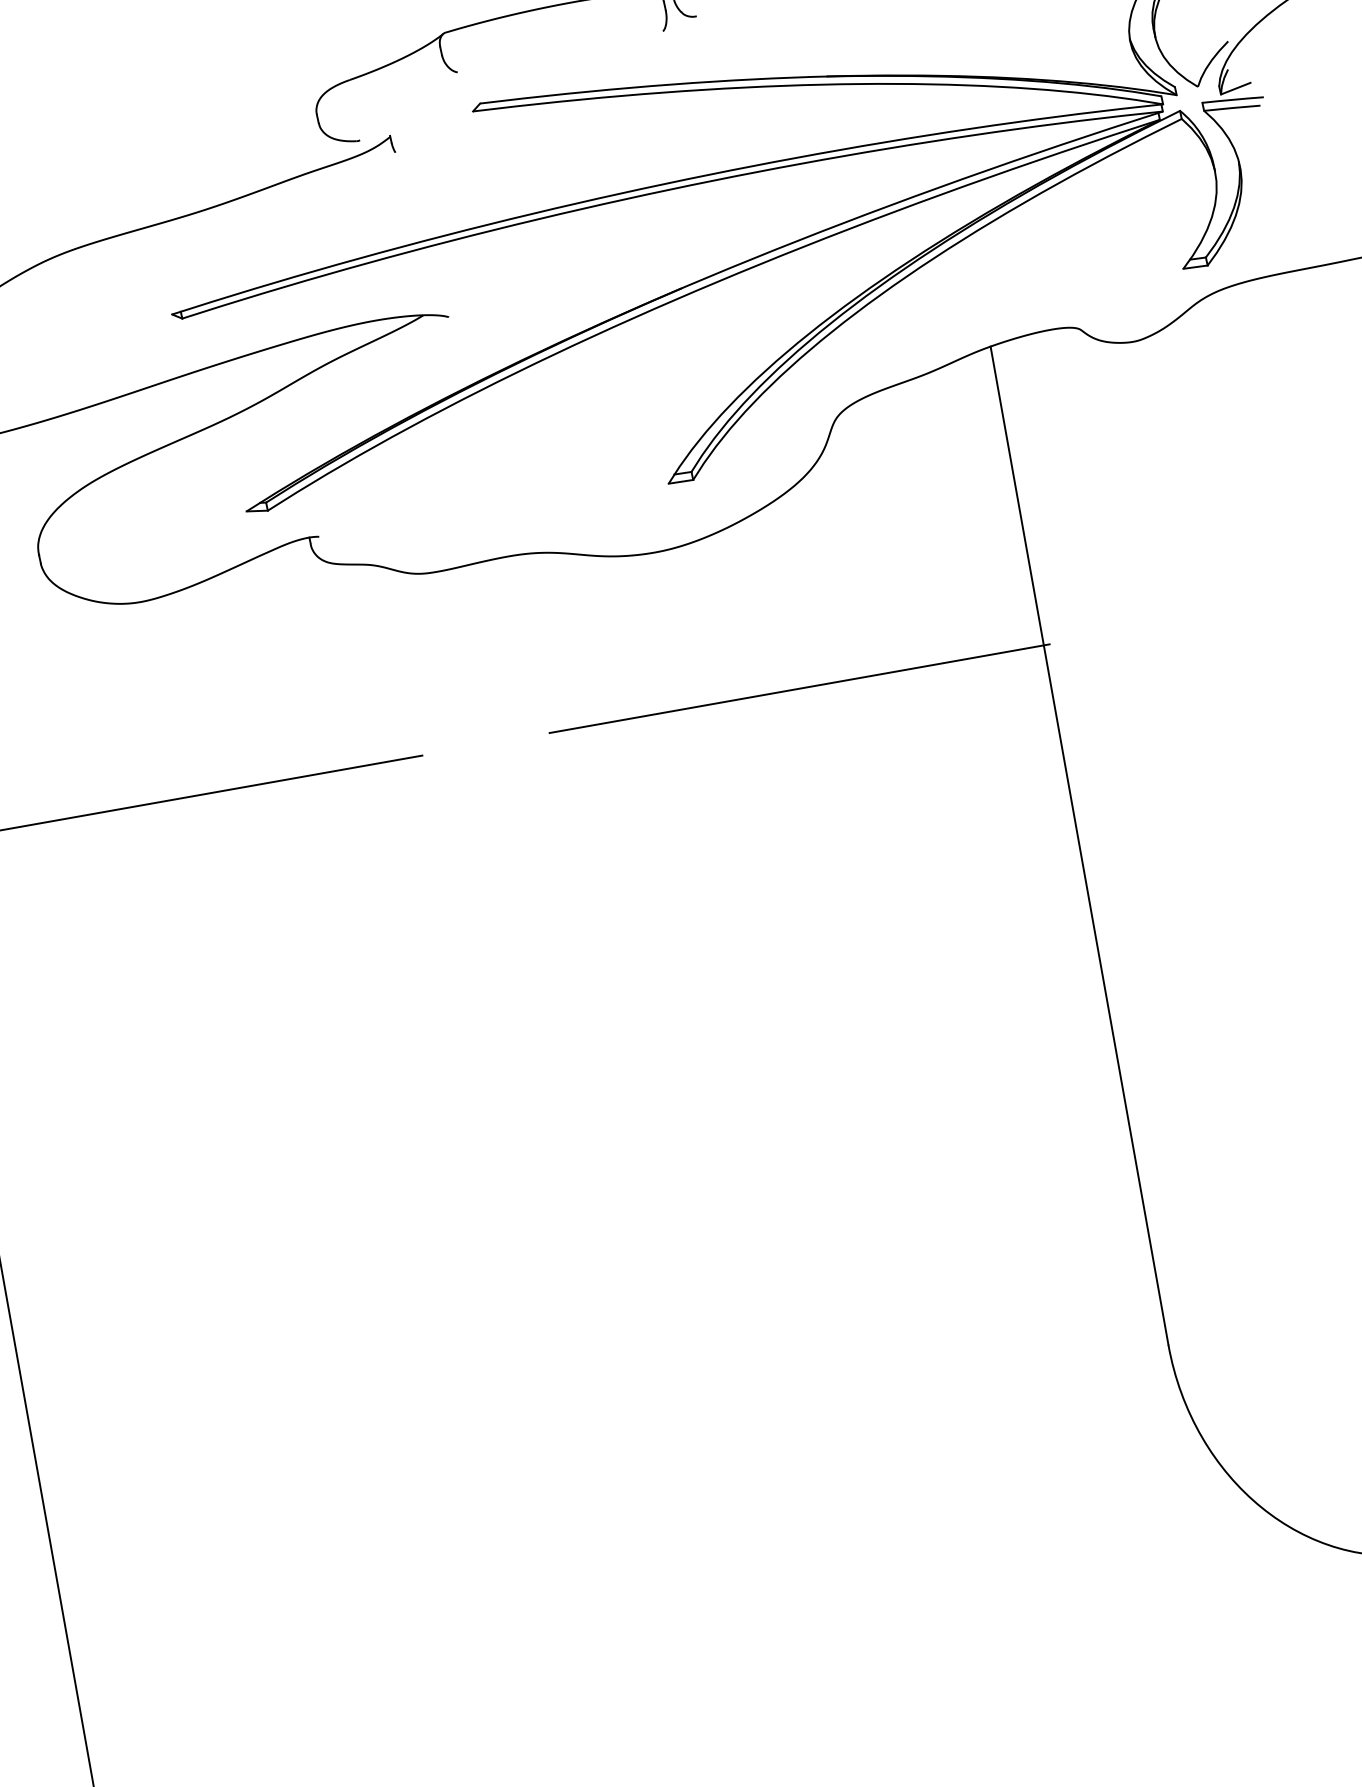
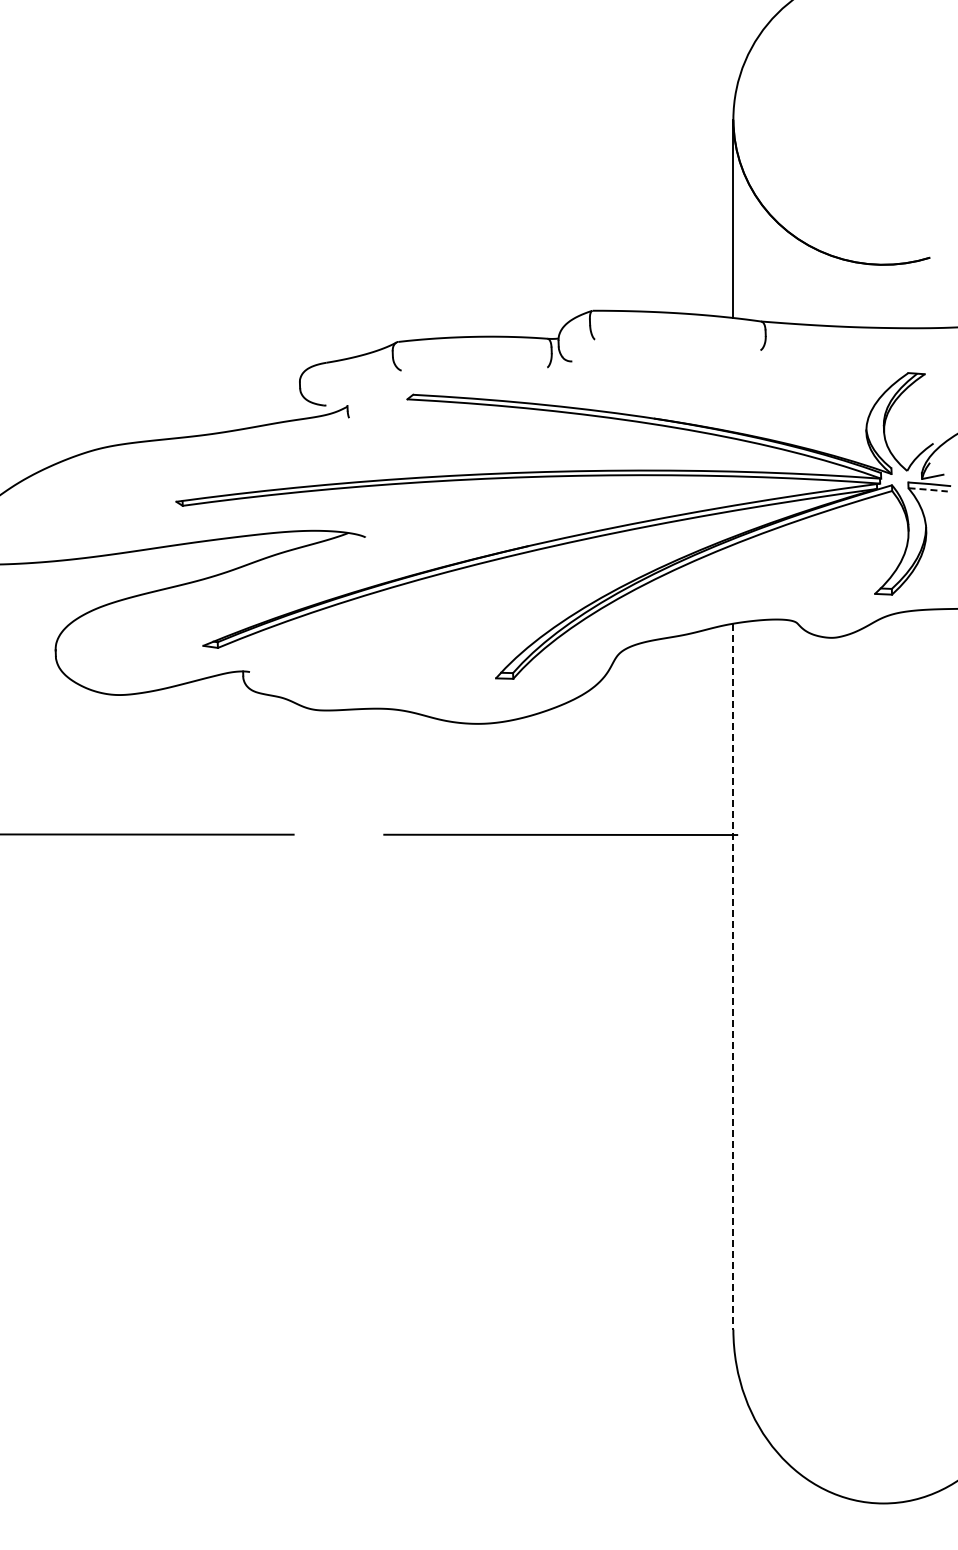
line: (1232, 107) -> (928, 489), solid -> dashed
line: (1079, 845) -> (733, 976), solid -> dashed

